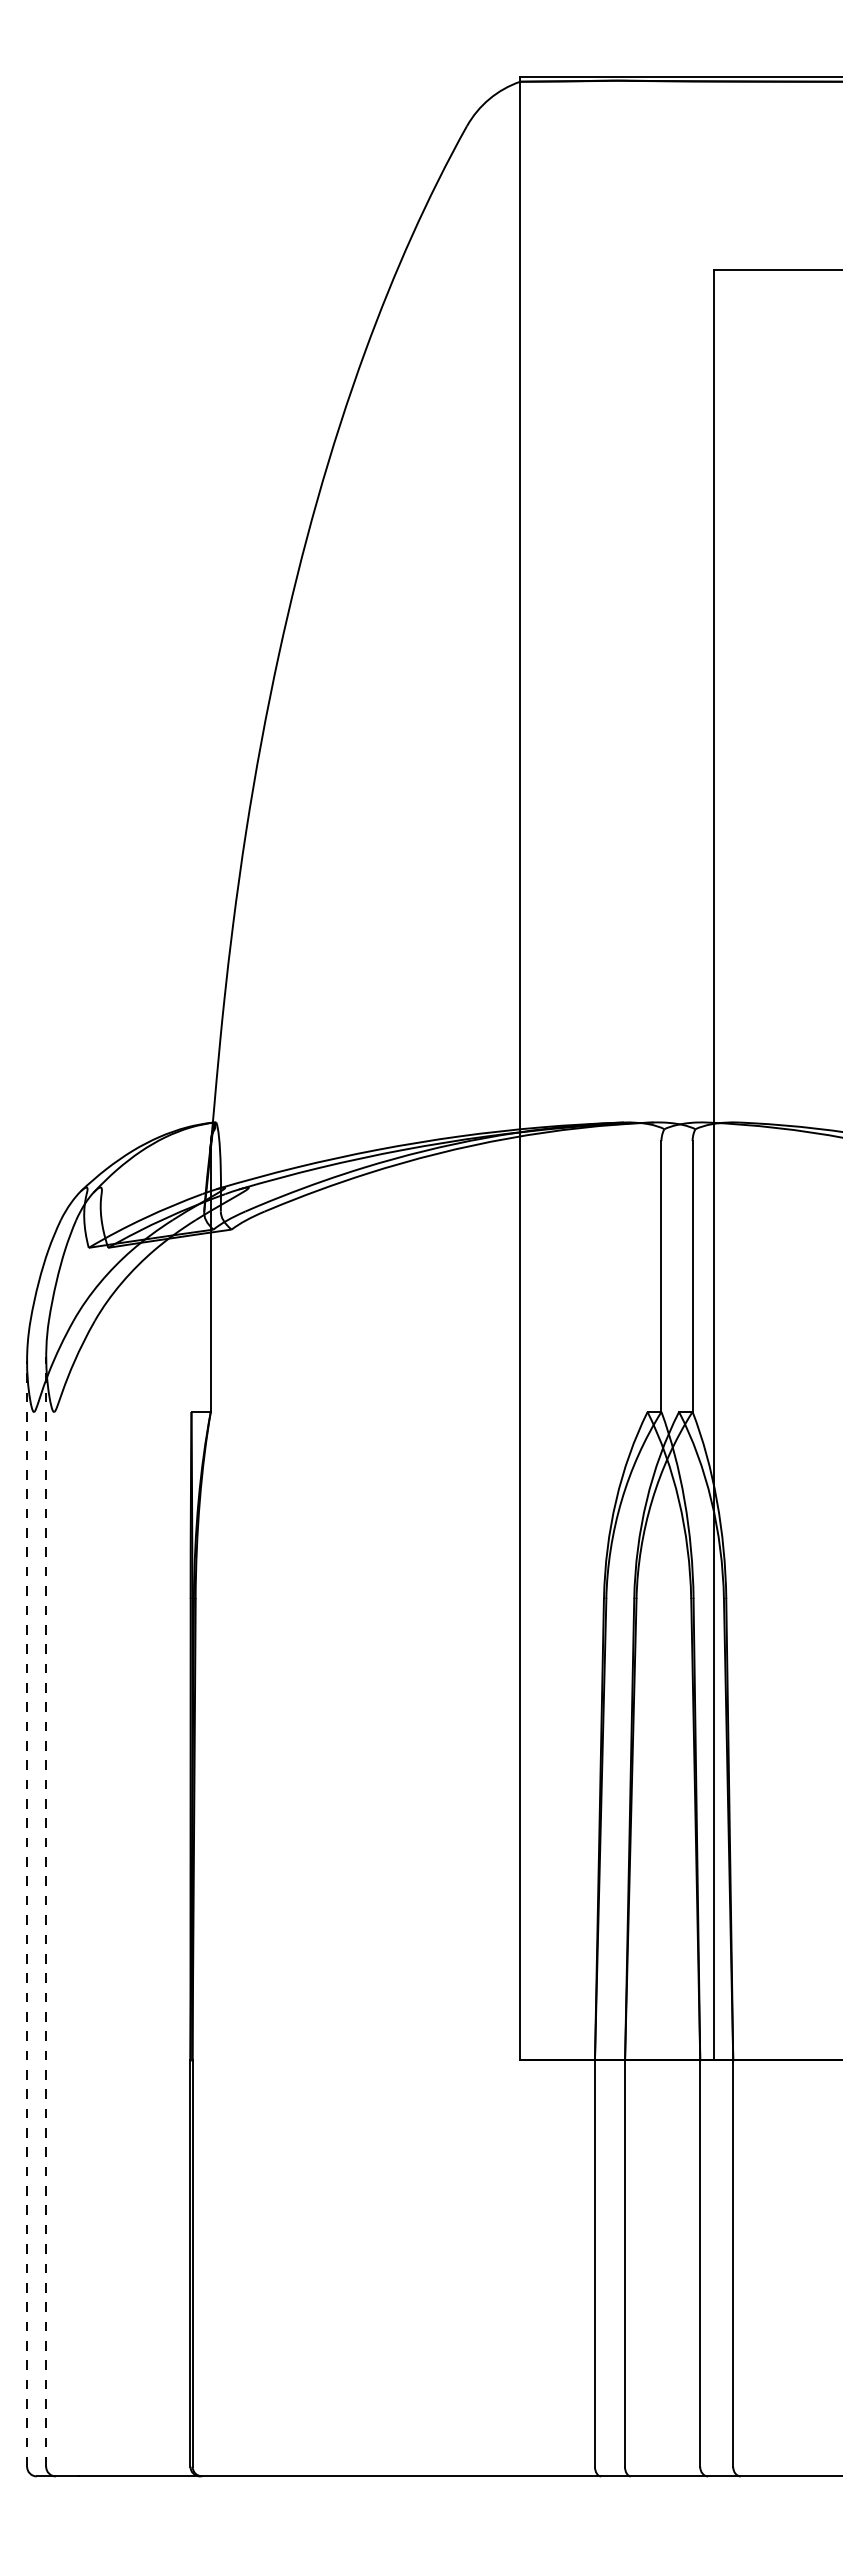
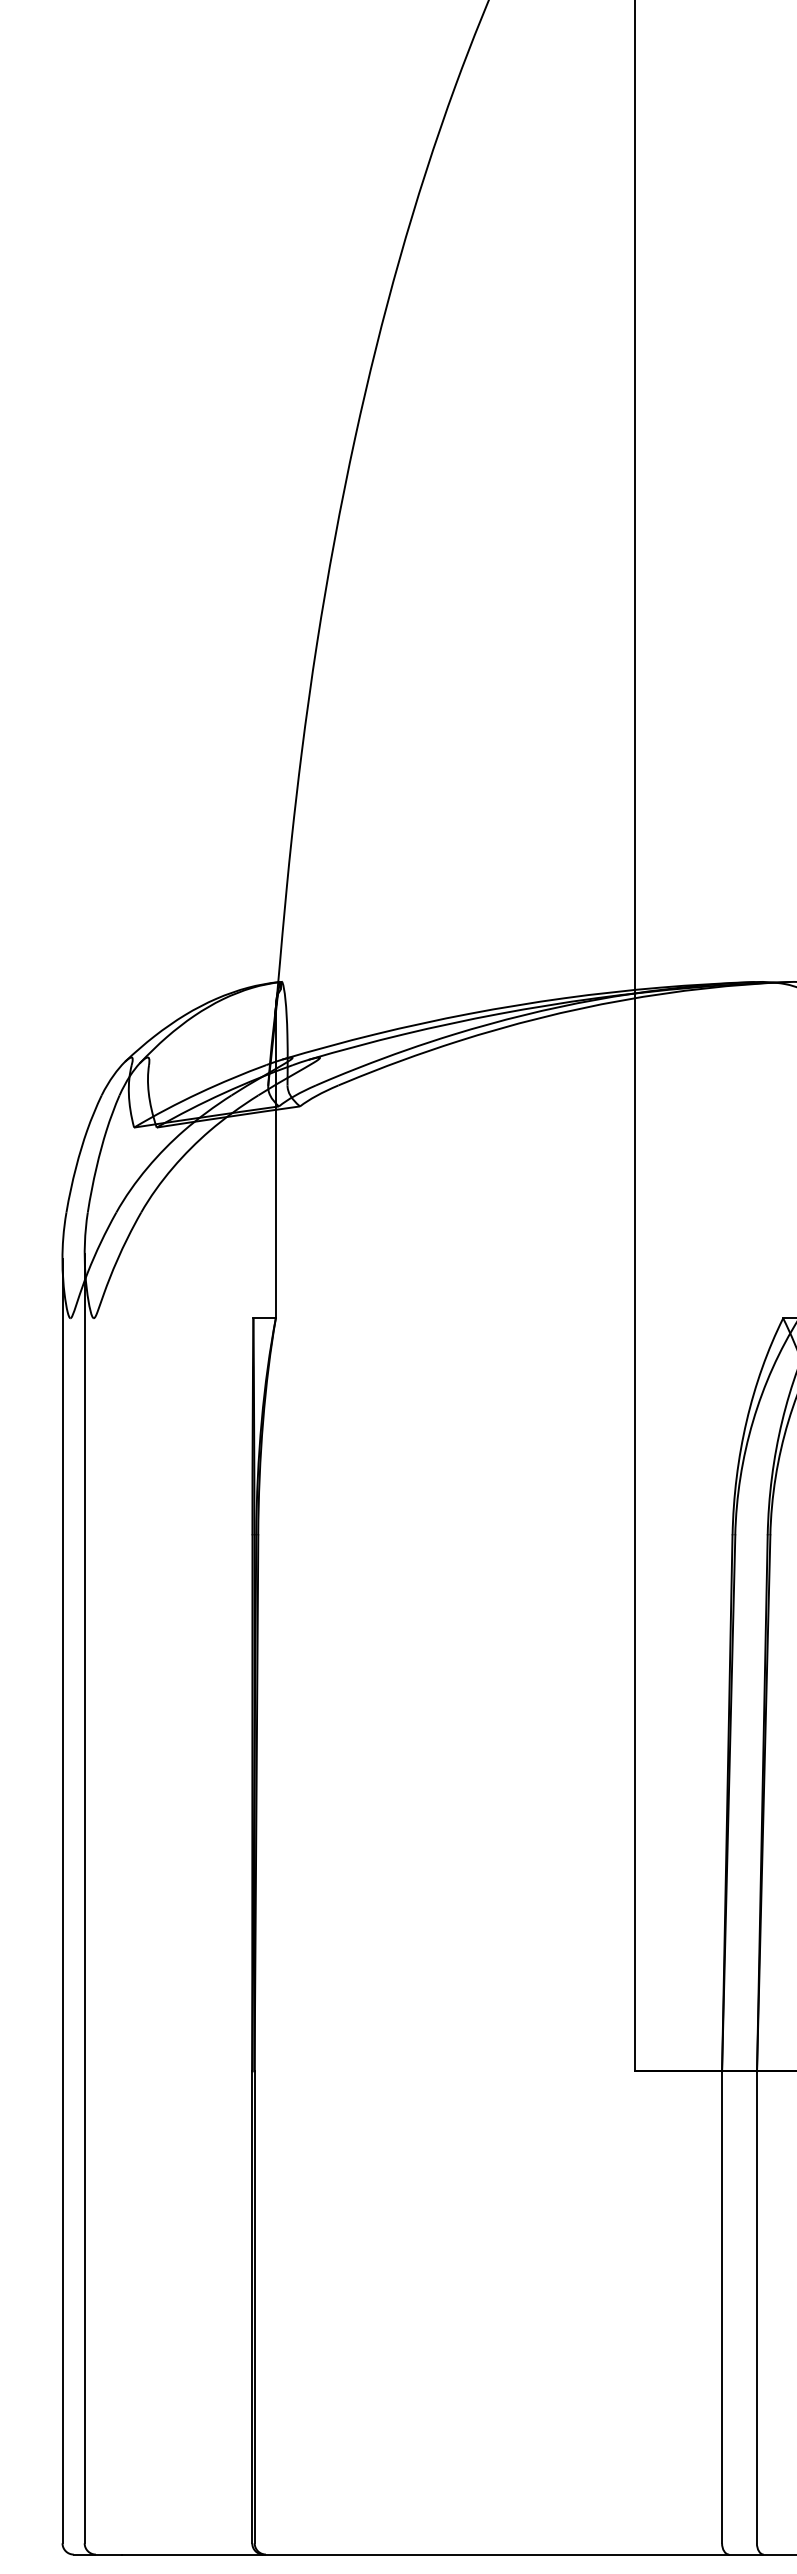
line: (46, 1911) -> (85, 1898), dashed -> solid
line: (27, 1914) -> (62, 1901), dashed -> solid

